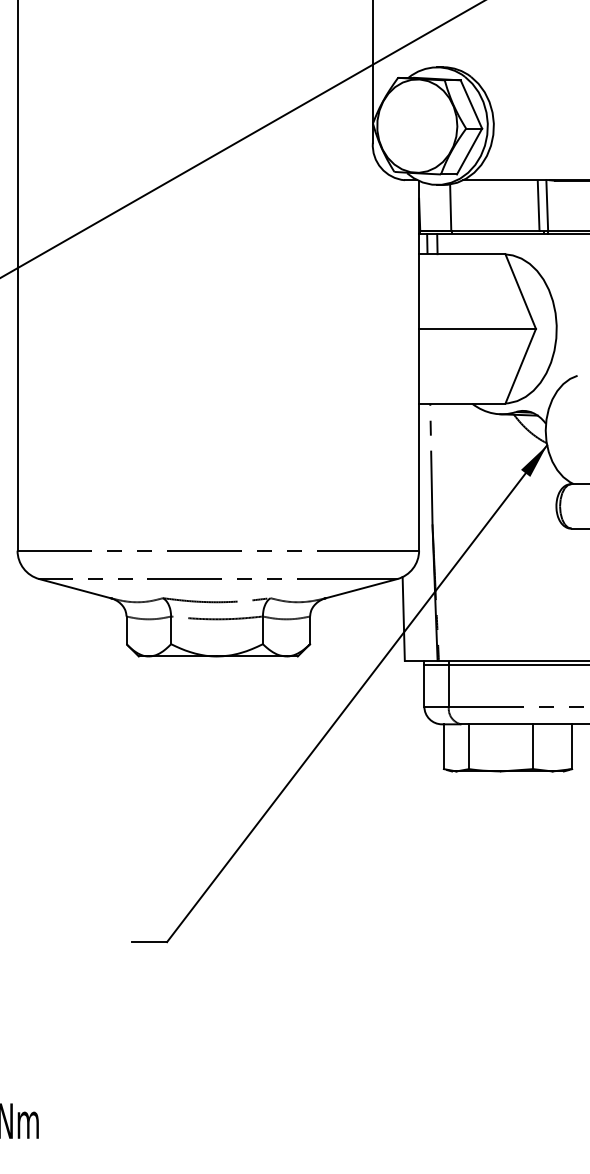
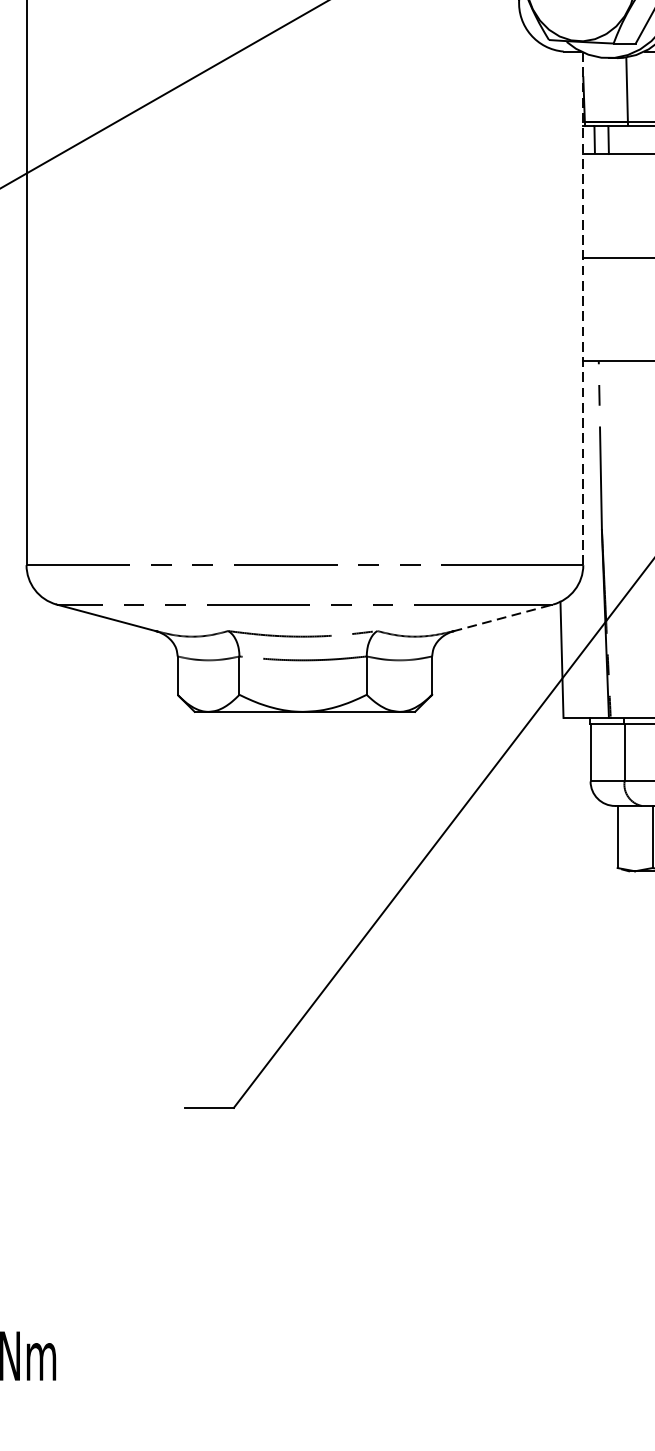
line: (419, 365) -> (583, 308), solid -> dashed
line: (361, 588) -> (503, 617), solid -> dashed

